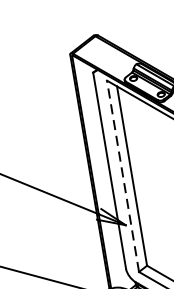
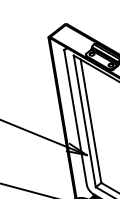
line: (122, 176) -> (84, 121), dashed -> solid

